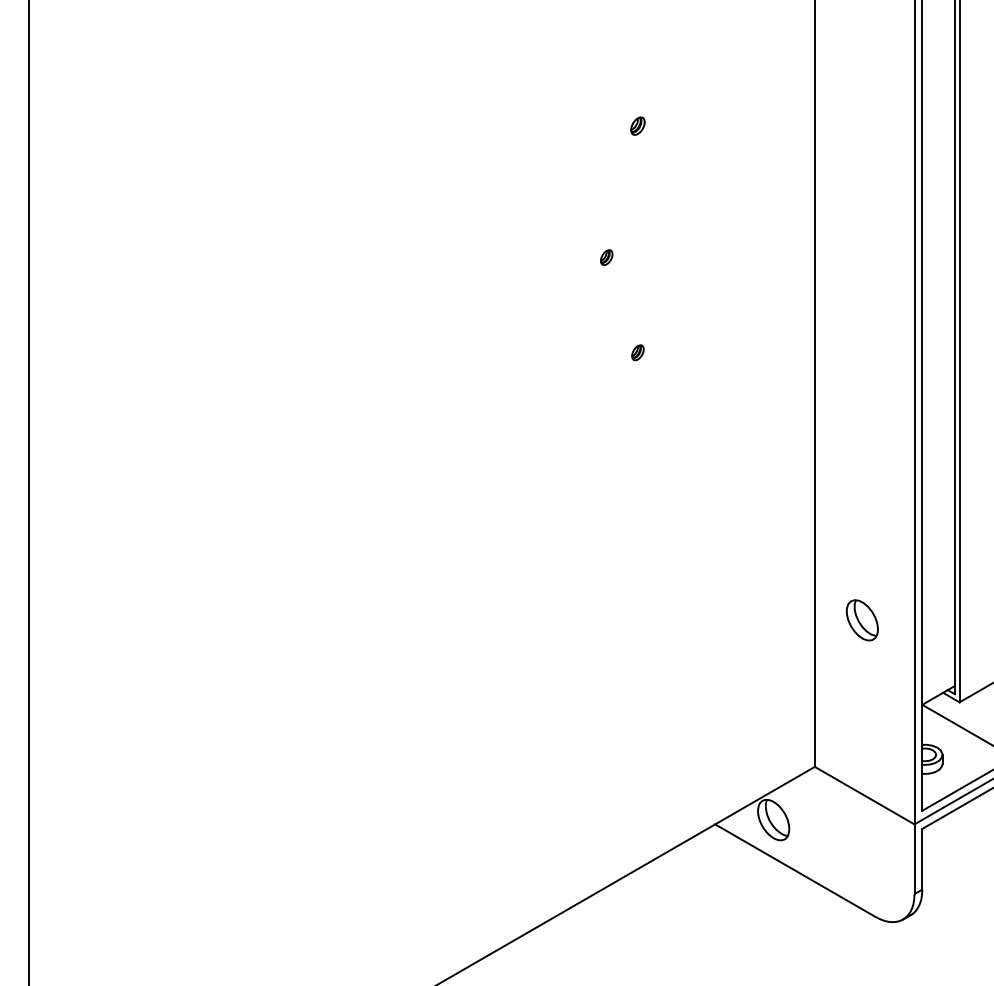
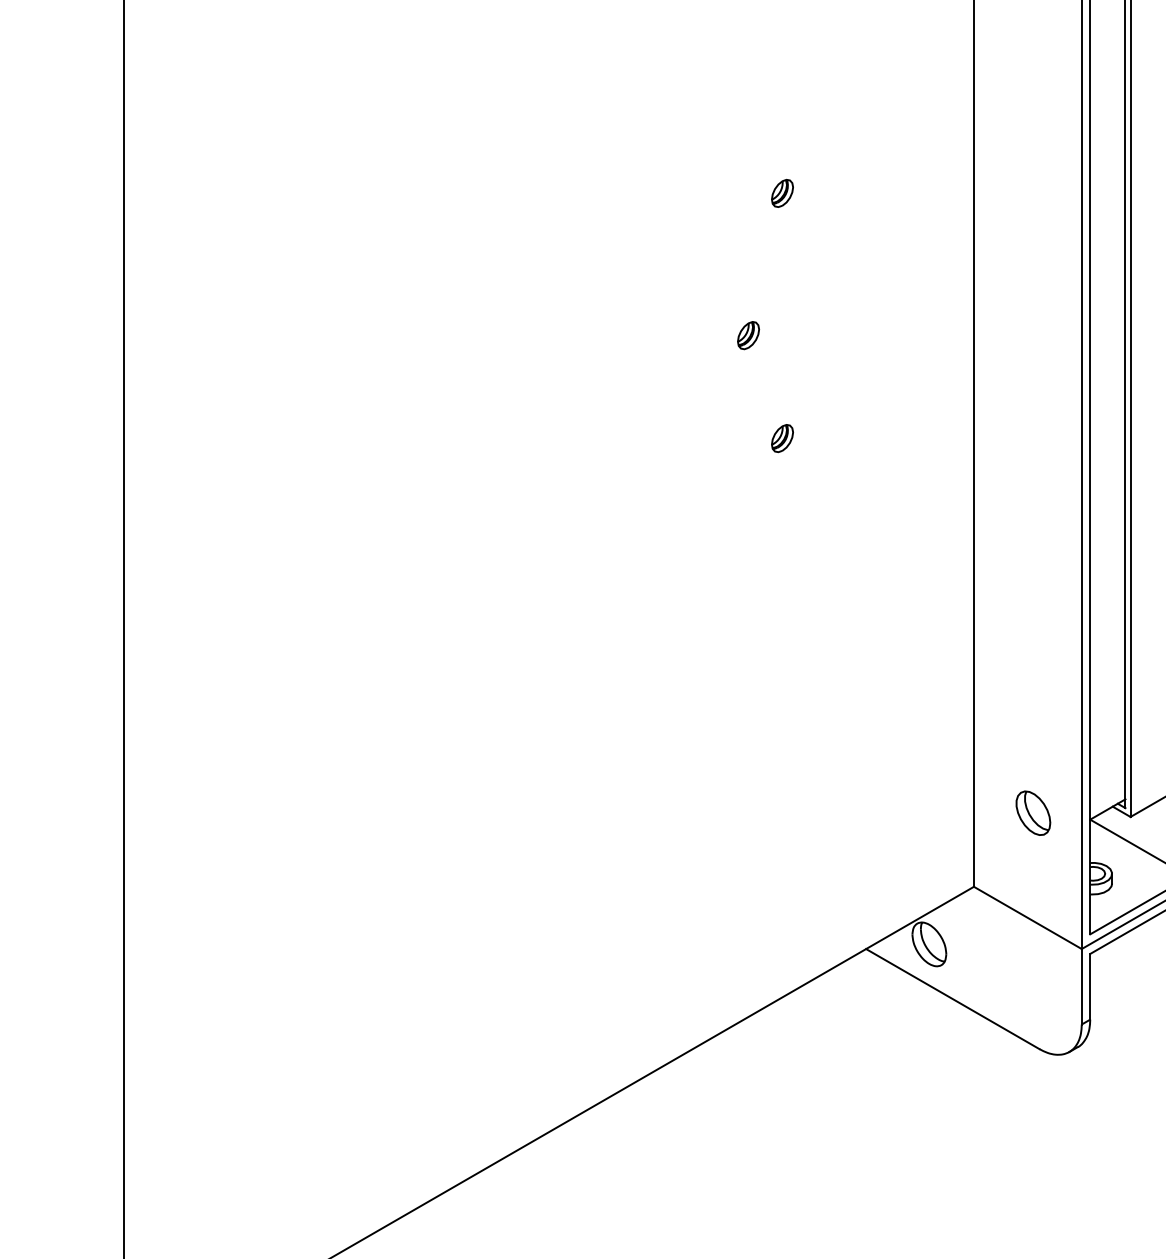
part: (637, 126) -> (782, 193), size x1.43
part: (606, 257) -> (748, 335), size x1.67
part: (637, 352) -> (782, 438), size x1.67
part: (862, 619) -> (1033, 812), moved

